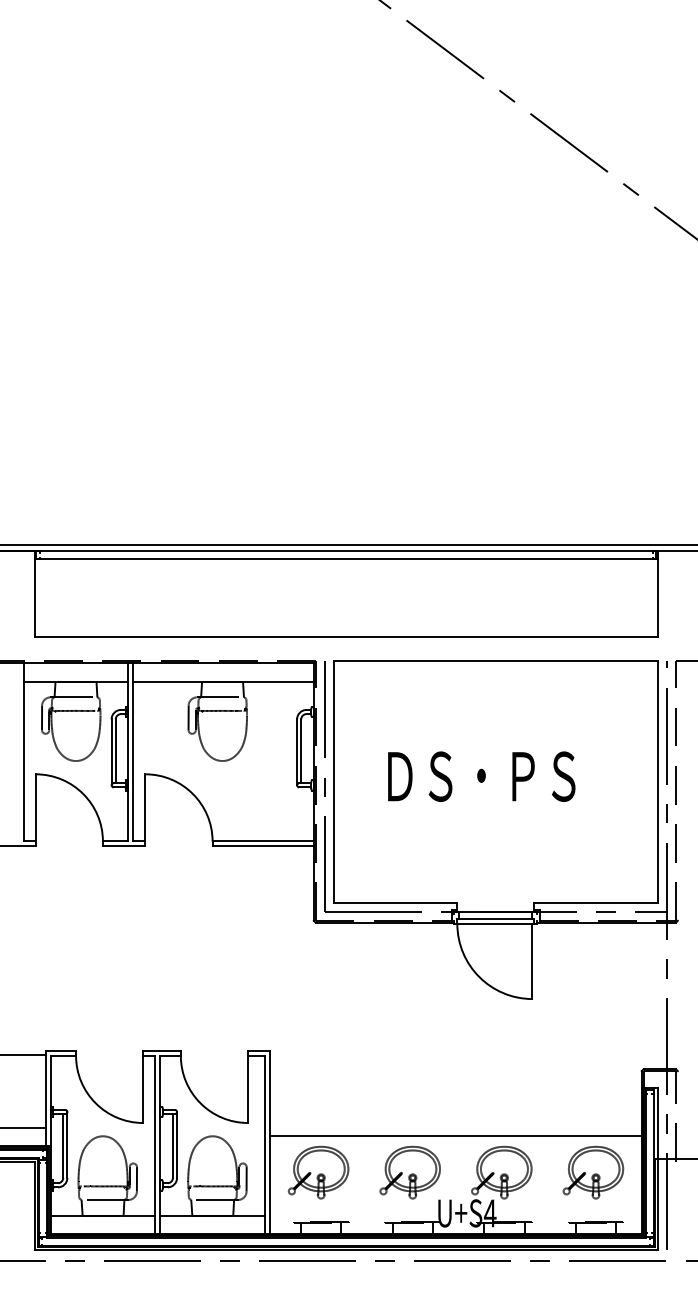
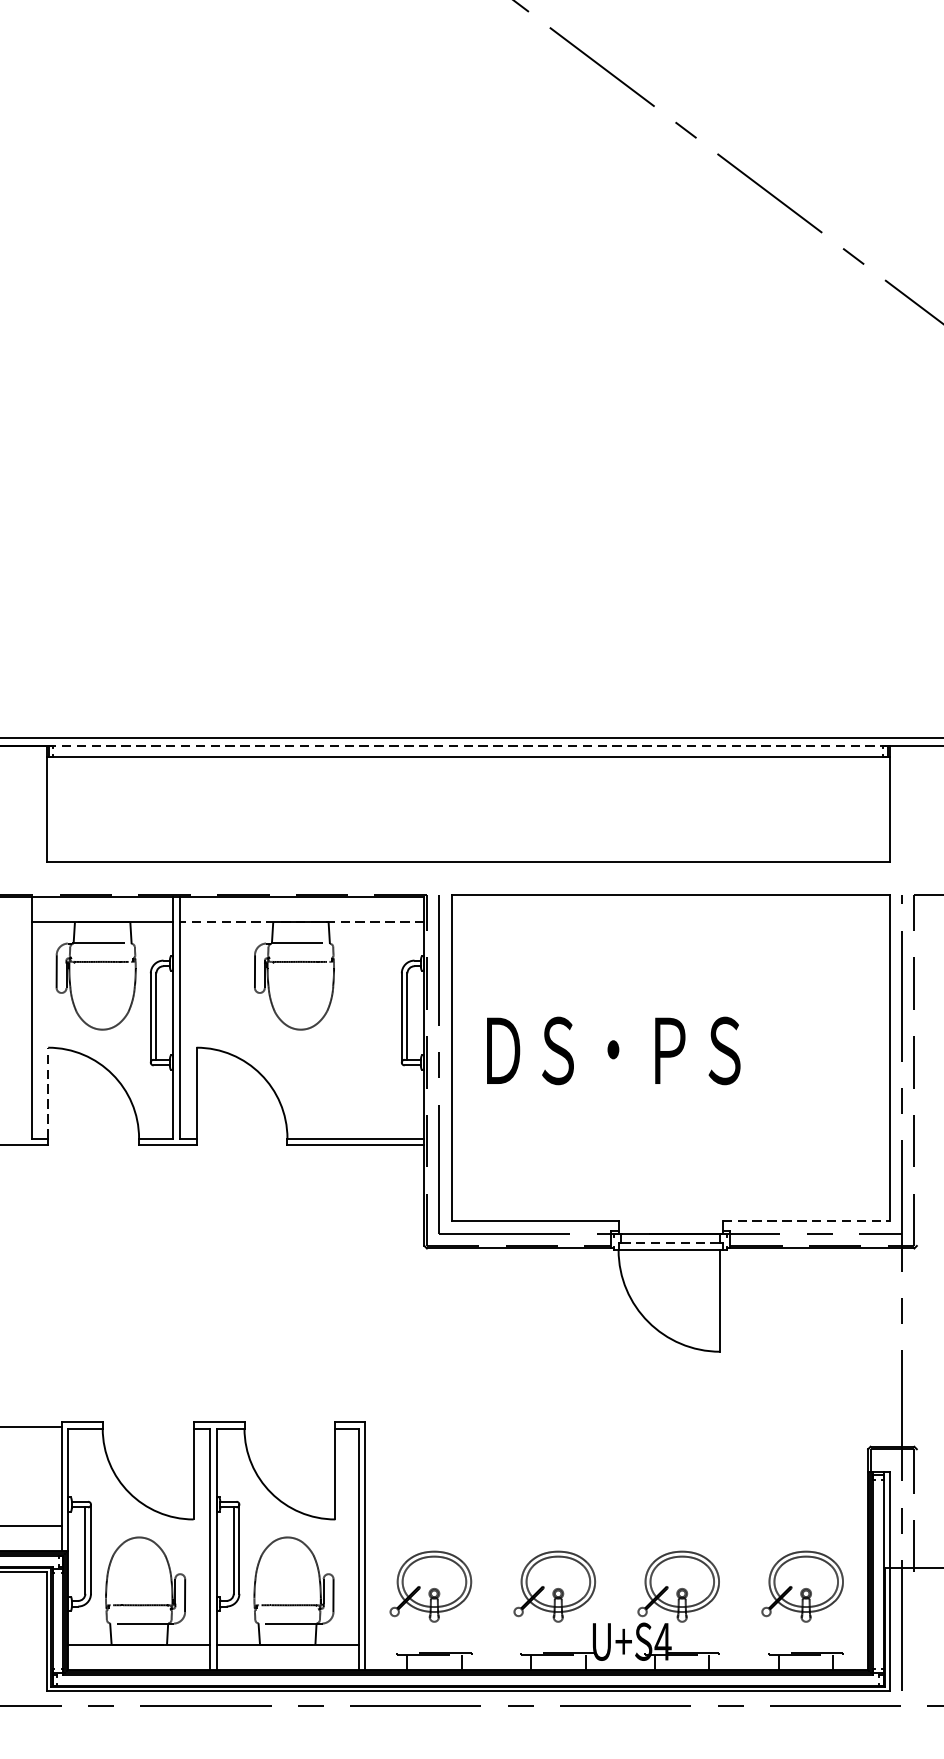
line: (346, 551) -> (468, 746), solid -> dashed
line: (223, 681) -> (302, 922), solid -> dashed
text: (481, 776) -> (613, 1050), moved
line: (35, 807) -> (47, 1092), solid -> dashed
line: (595, 902) -> (805, 1221), solid -> dashed
line: (495, 918) -> (670, 1242), solid -> dashed
line: (455, 1136) -> (616, 1537), removed

